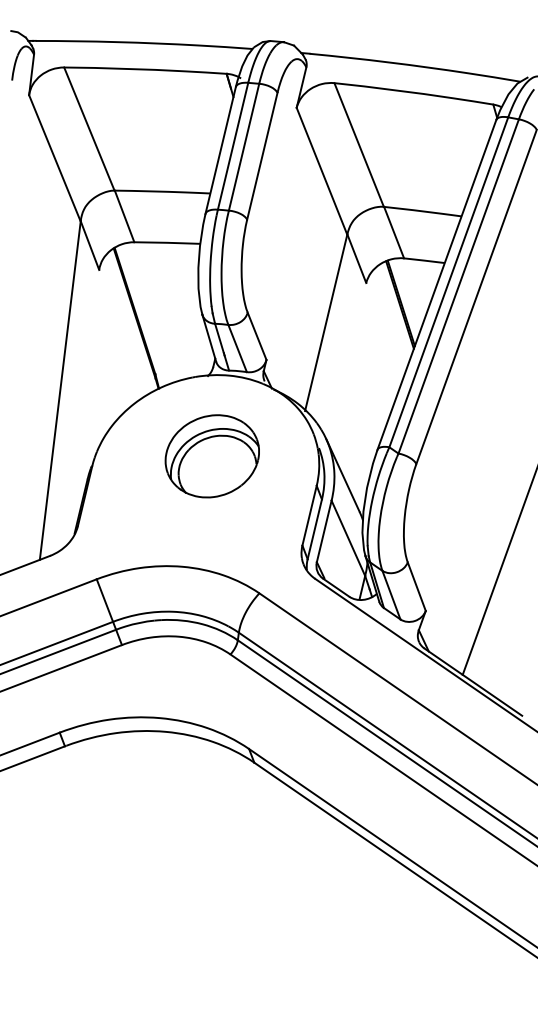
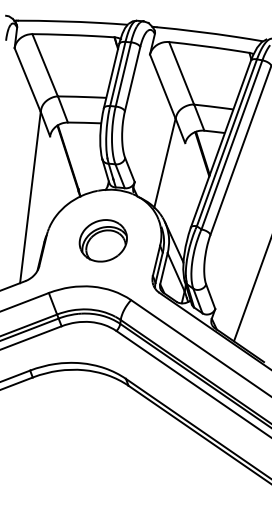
part: (210, 455) -> (102, 240), moved

